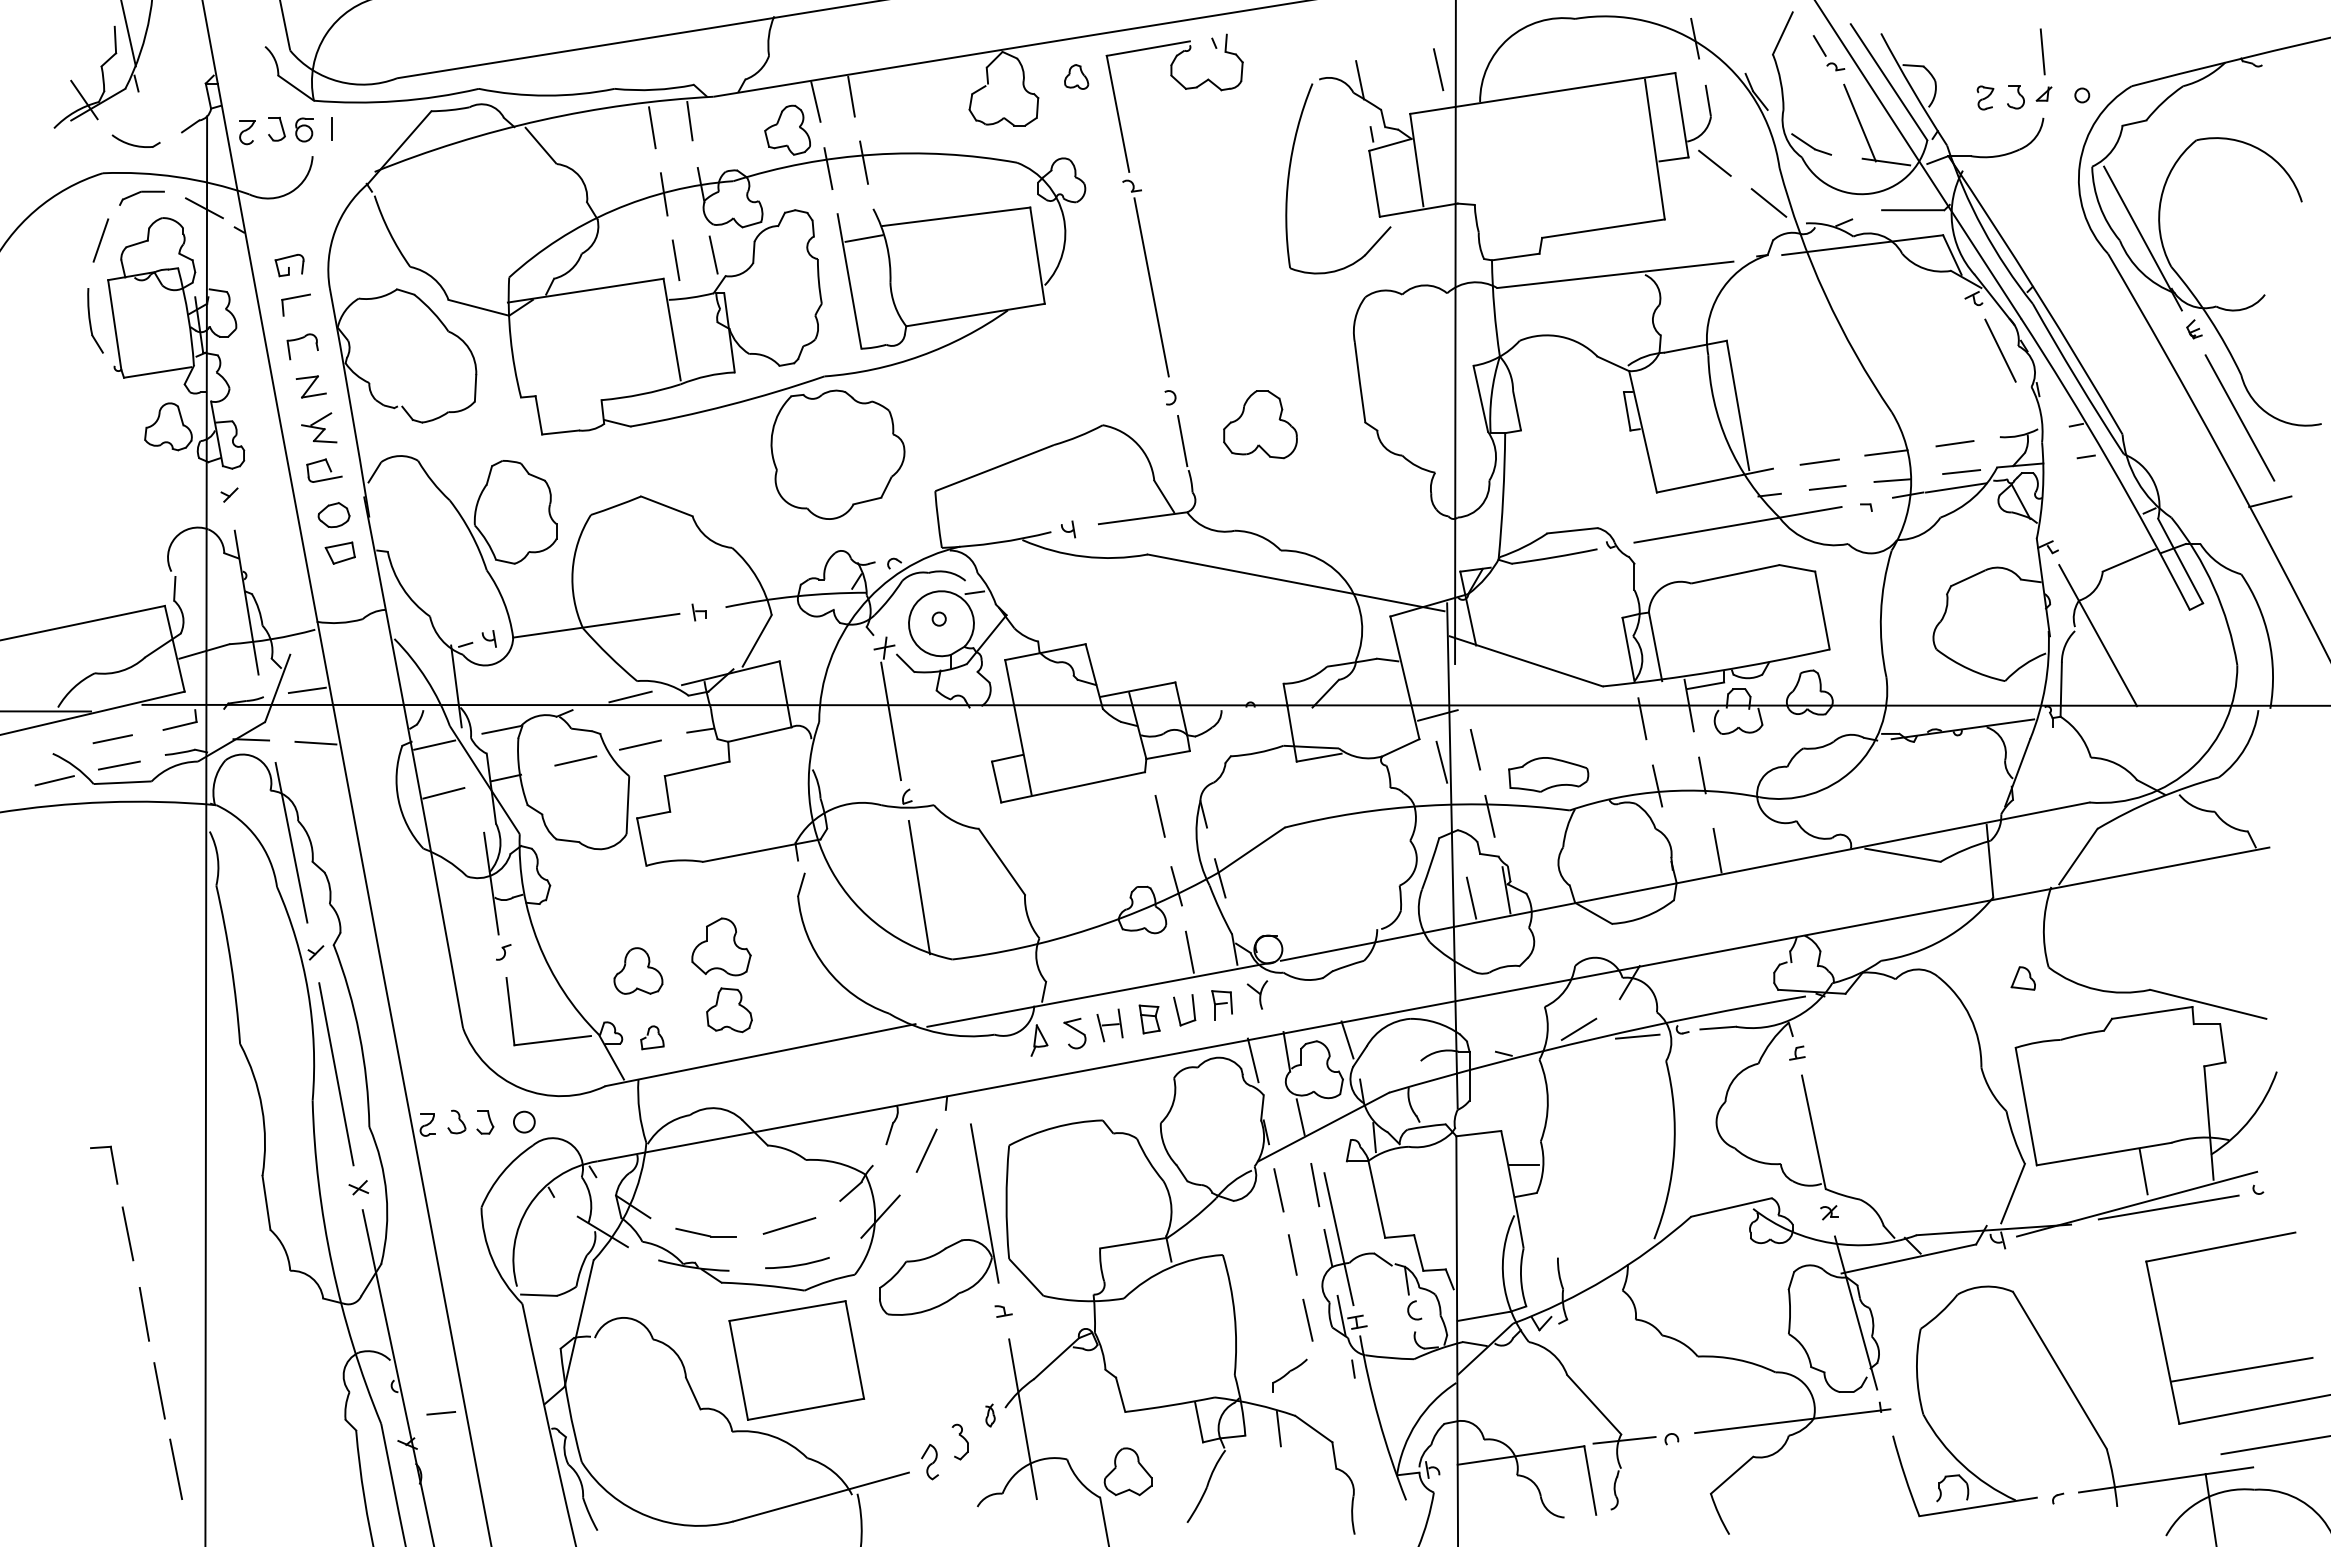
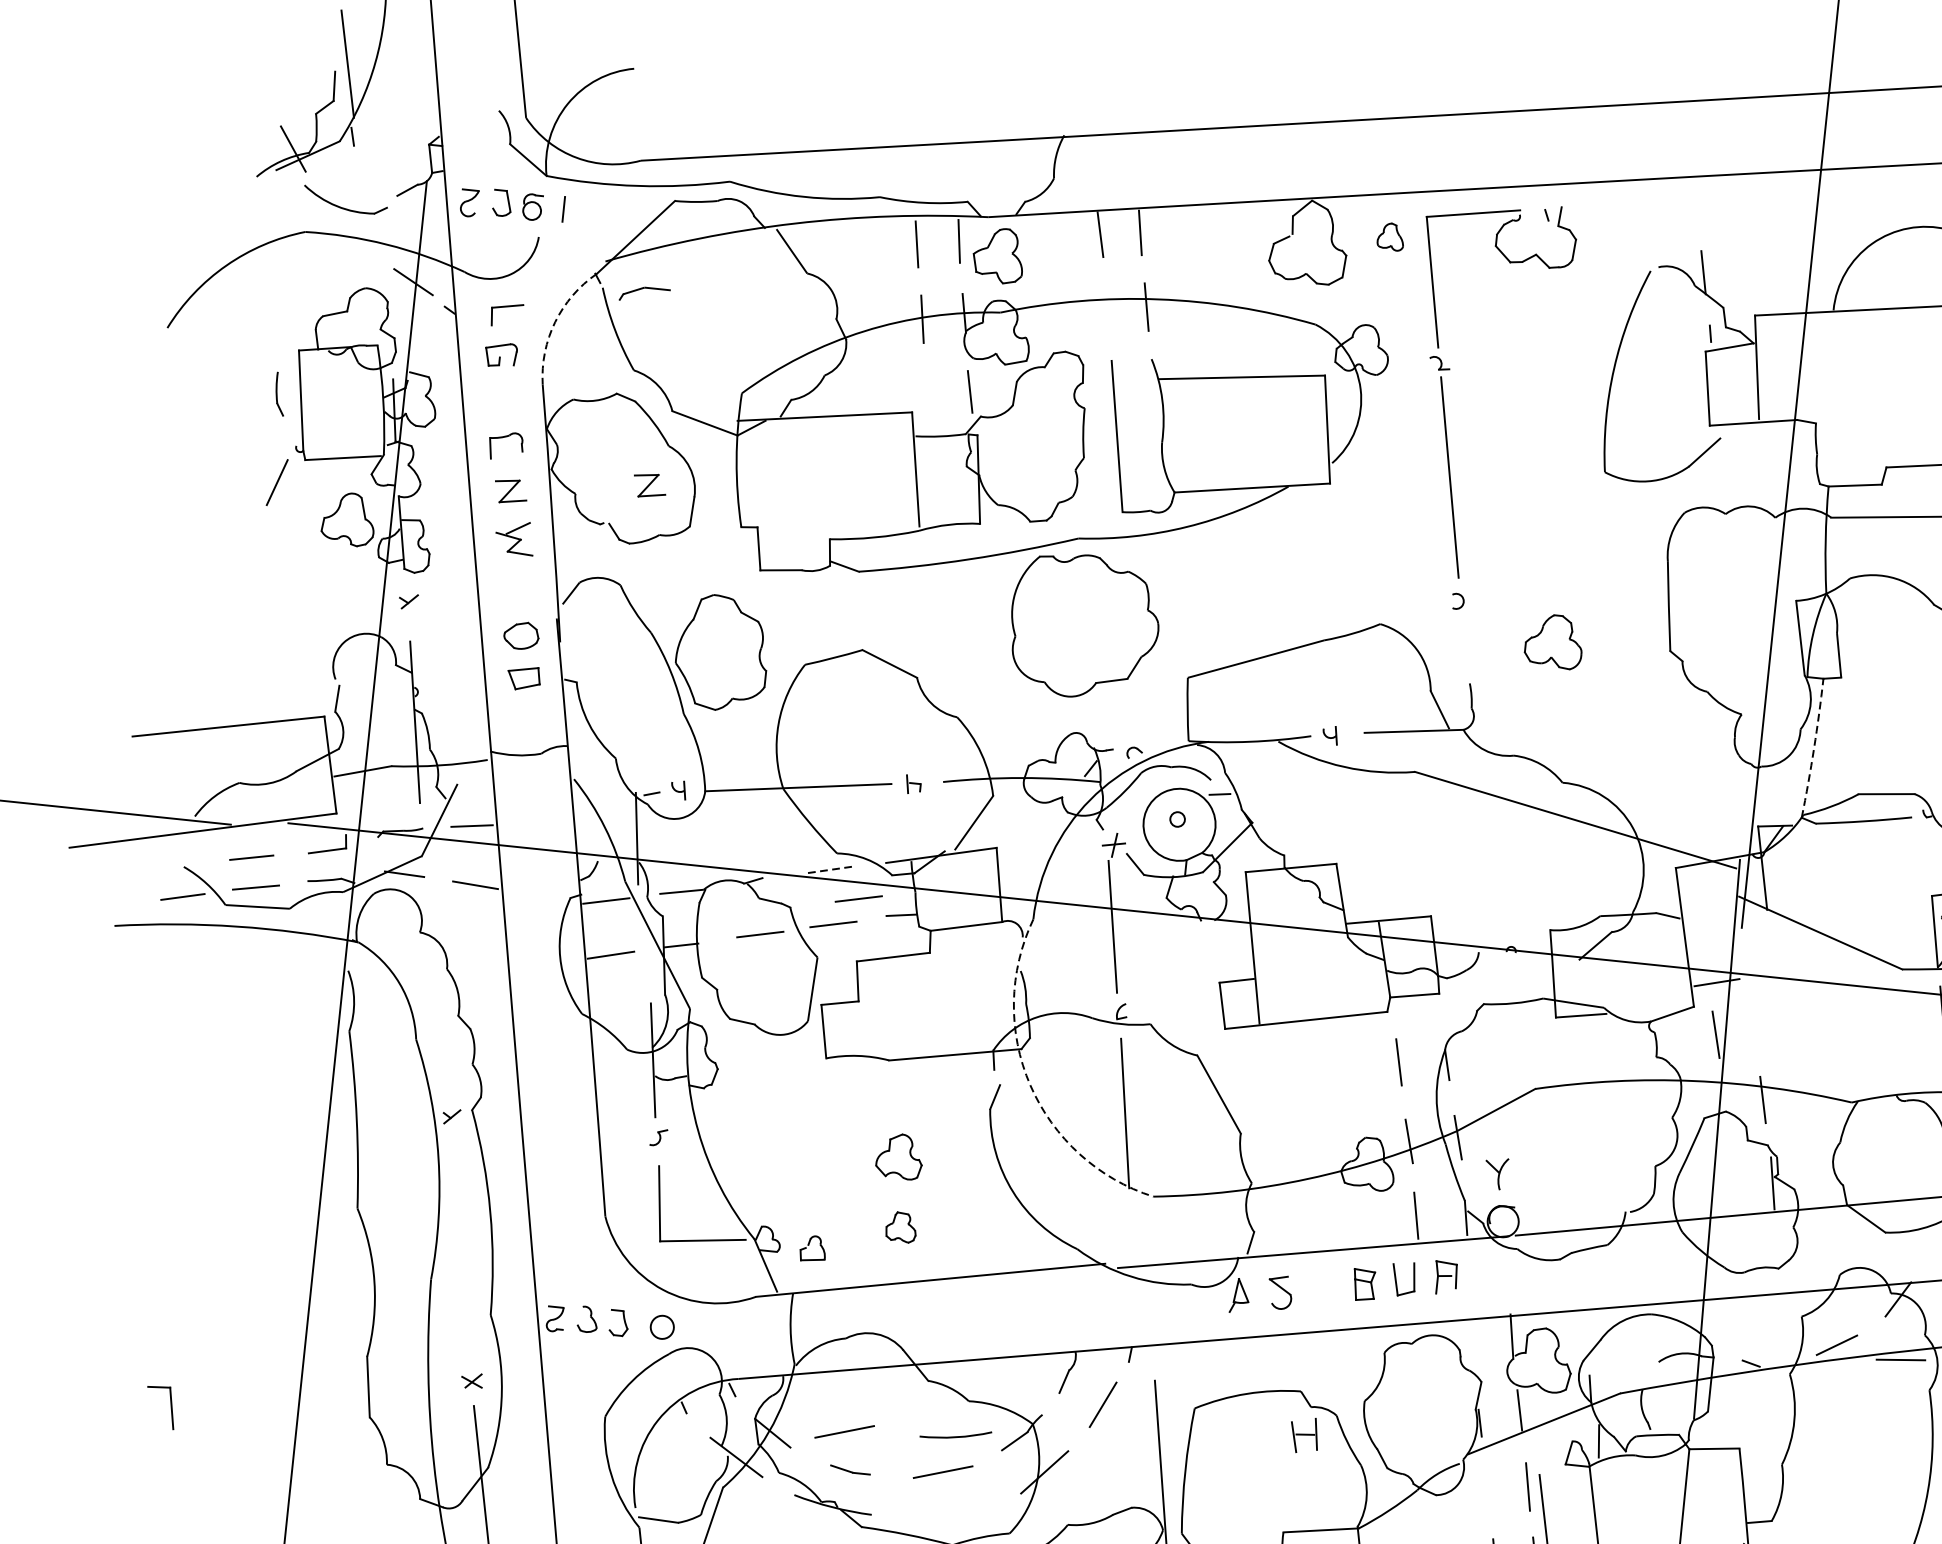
line: (1438, 69) -> (1791, 269), removed
part: (787, 129) -> (998, 254), moved
part: (135, 140) -> (345, 199), size x1.6
line: (828, 168) -> (1106, 309), removed
part: (141, 197) -> (644, 294), moved
arc: (335, 230) -> (555, 321), solid -> dashed
line: (863, 238) -> (1137, 390), removed
line: (100, 240) -> (276, 482), moved
line: (675, 260) -> (927, 393), removed
part: (295, 304) -> (506, 314), moved
part: (95, 320) -> (280, 393), size x0.6
part: (434, 368) -> (649, 485), added
part: (1260, 424) -> (1554, 641), size x0.7
line: (1182, 441) -> (1466, 651), removed
part: (324, 470) -> (516, 585), removed
arc: (1503, 496) -> (1814, 748), solid -> dashed
line: (630, 696) -> (828, 869), solid -> dashed
line: (660, 719) -> (858, 898), added
line: (1475, 749) -> (1754, 1024), removed
part: (1548, 774) -> (1832, 1060), removed
line: (291, 842) -> (437, 992), removed
arc: (831, 871) -> (1029, 1085), solid -> dashed
line: (1471, 897) -> (1733, 1187), removed
part: (721, 946) -> (899, 1155), size x0.7
part: (638, 970) -> (805, 1172), removed
part: (1257, 994) -> (1496, 1172), moved
part: (729, 1010) -> (901, 1227), size x0.6
part: (1109, 1025) -> (1303, 1435), moved
line: (1347, 1039) -> (1580, 1330), removed
line: (1252, 1060) -> (1473, 1342), removed
line: (336, 1074) -> (460, 1253), removed
part: (112, 1163) -> (170, 1406), moved
line: (1524, 1165) -> (1761, 1489), removed
line: (1278, 1190) -> (1486, 1488), removed
line: (697, 1198) -> (844, 1431), added
part: (705, 1232) -> (849, 1469), size x0.6
line: (127, 1233) -> (211, 1404), removed
arc: (797, 1264) -> (955, 1436), moved
line: (144, 1313) -> (221, 1495), removed

